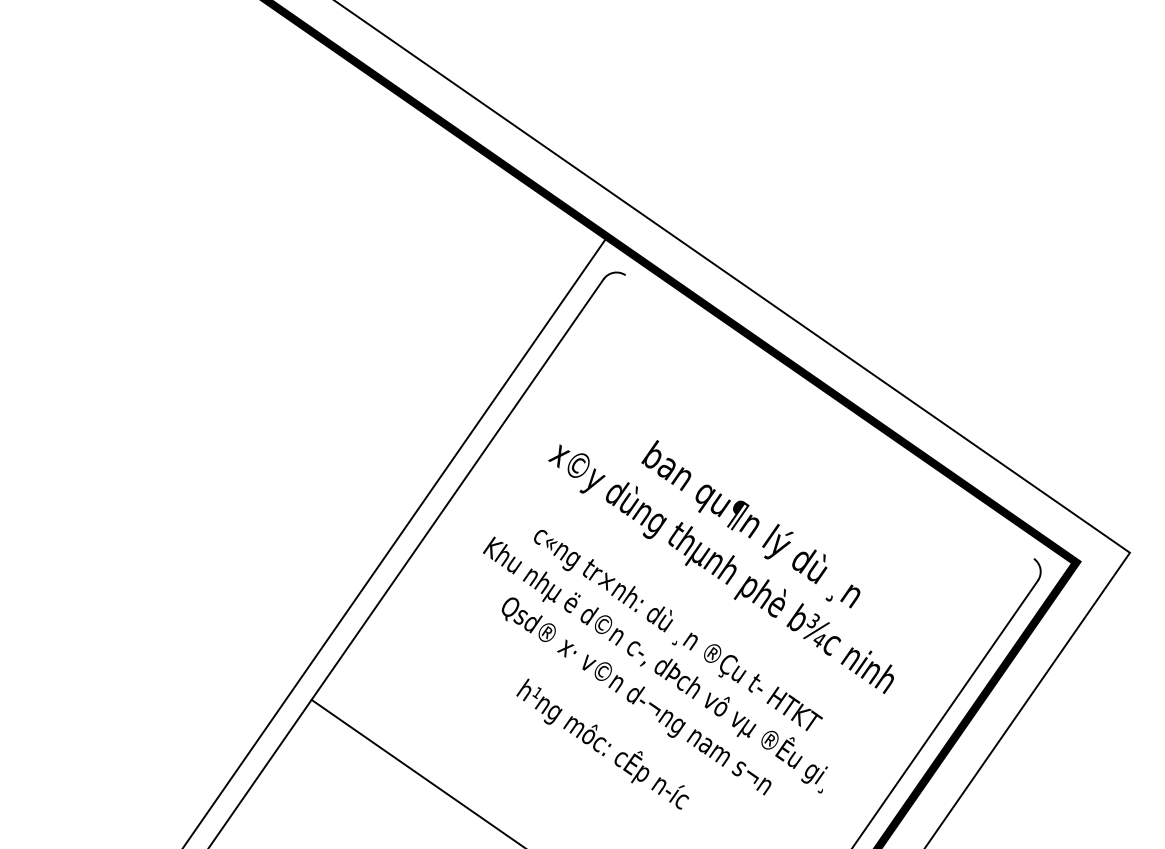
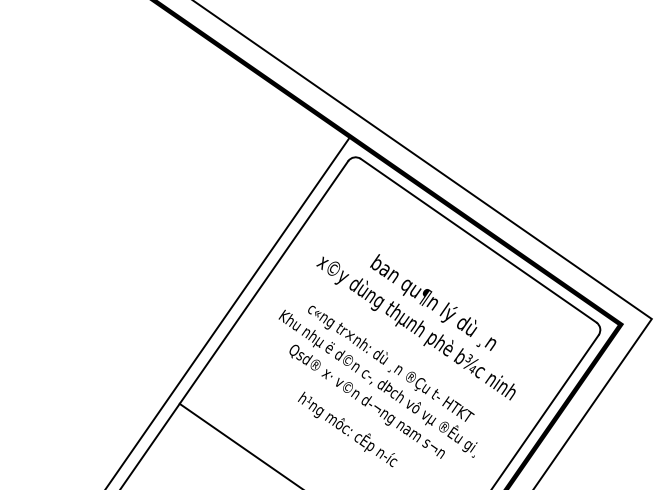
line: (829, 416) -> (478, 240), added

